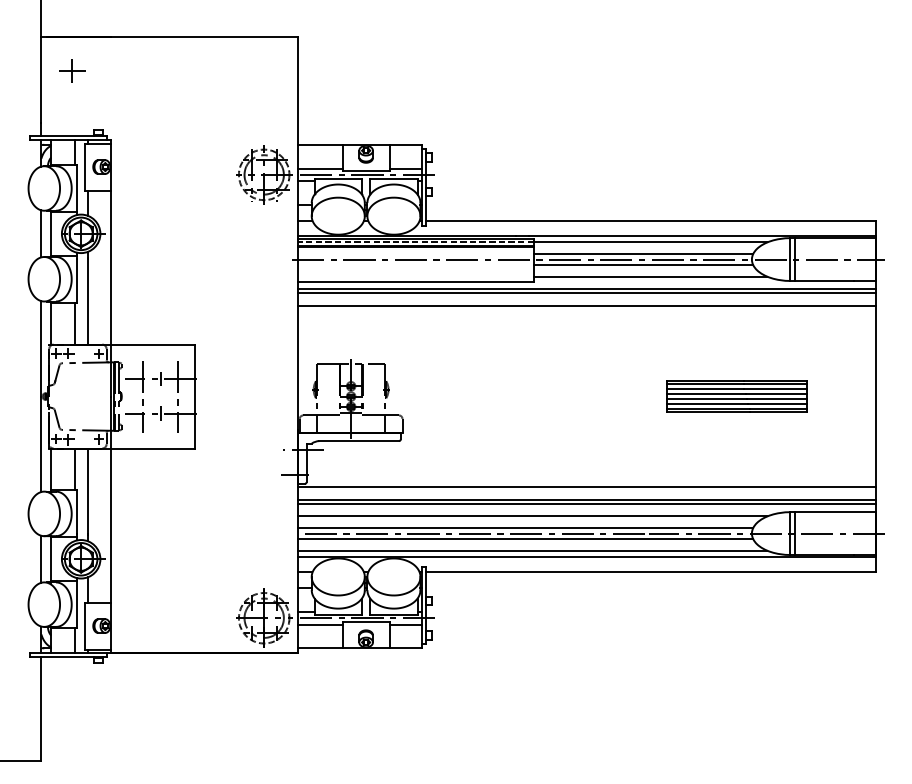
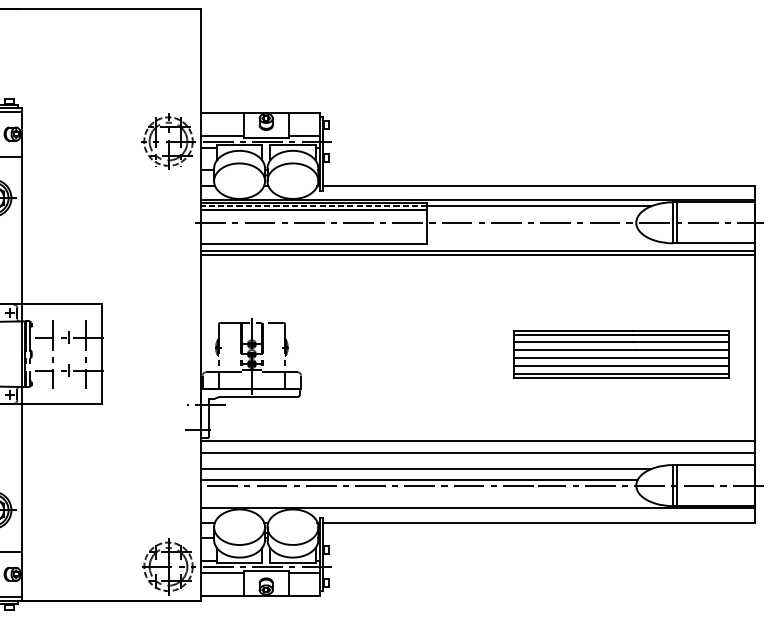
line: (643, 254) -> (532, 217), removed
line: (643, 264) -> (532, 227), removed
line: (650, 276) -> (539, 239), removed
line: (587, 306) -> (478, 267), removed
part: (736, 396) -> (621, 354), size x1.6
line: (587, 504) -> (478, 457), removed
line: (525, 538) -> (419, 490), removed
line: (532, 550) -> (425, 501), removed

